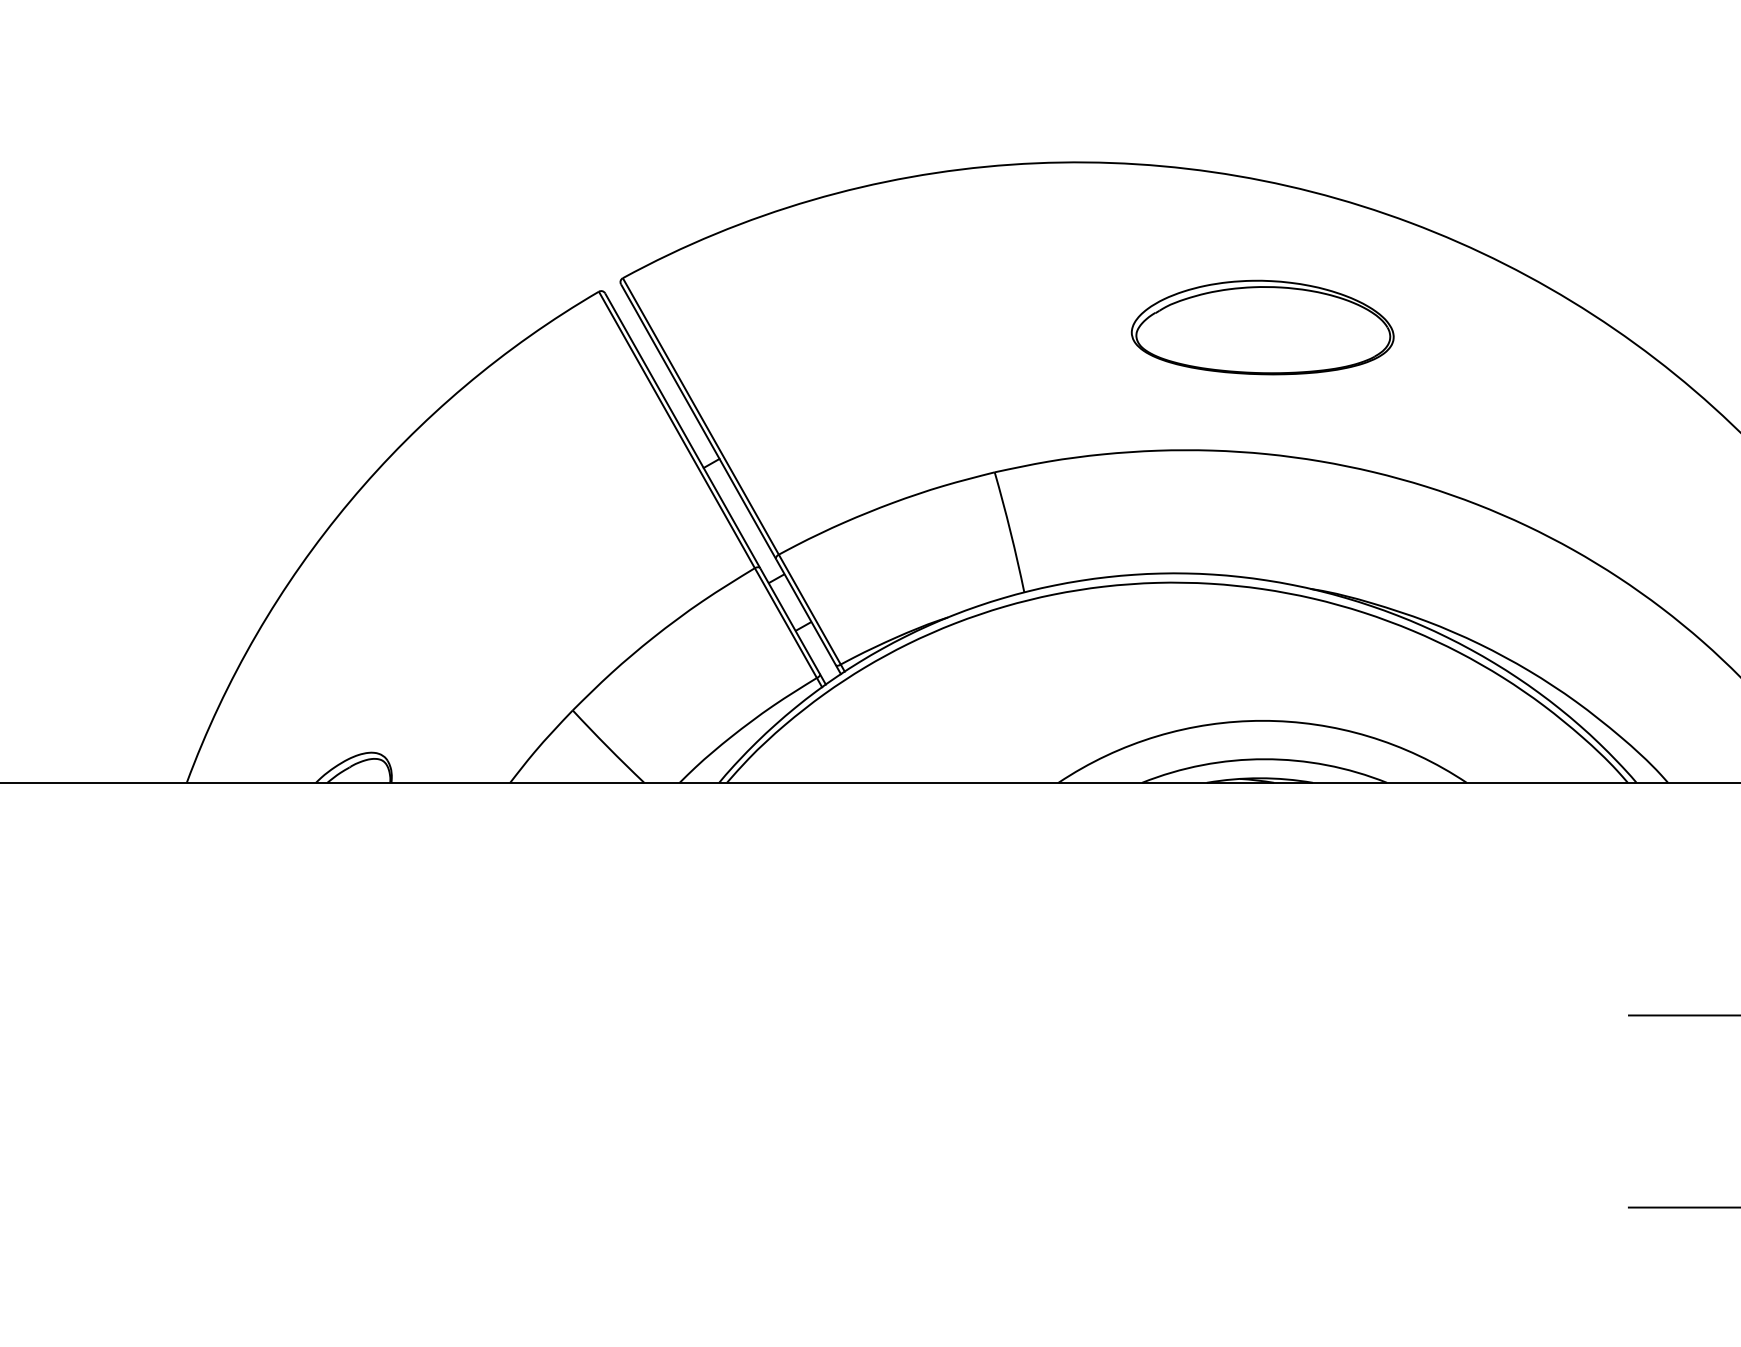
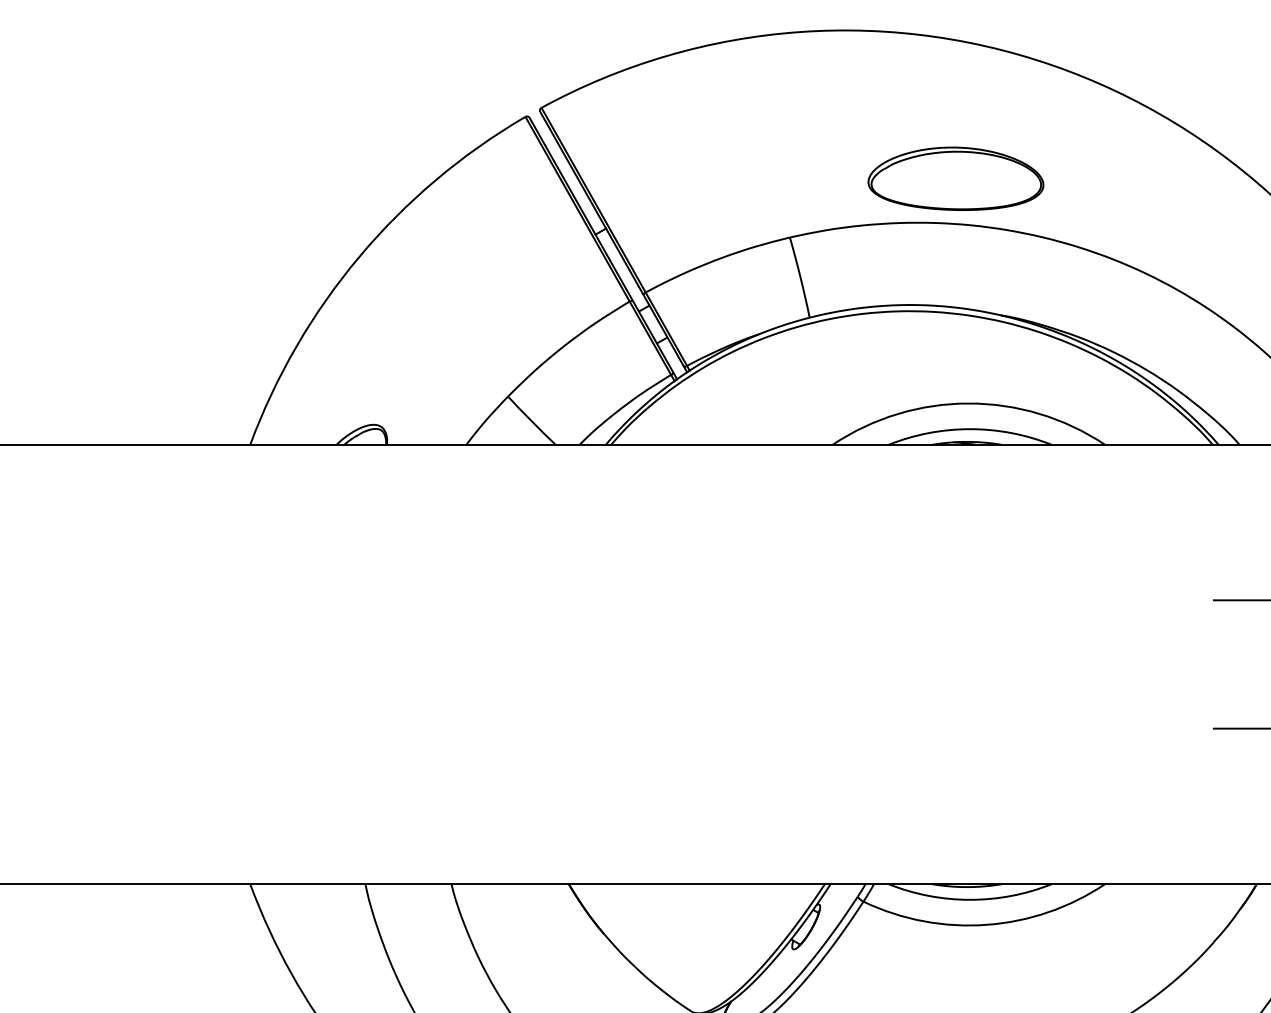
part: (1262, 327) -> (955, 178), moved

